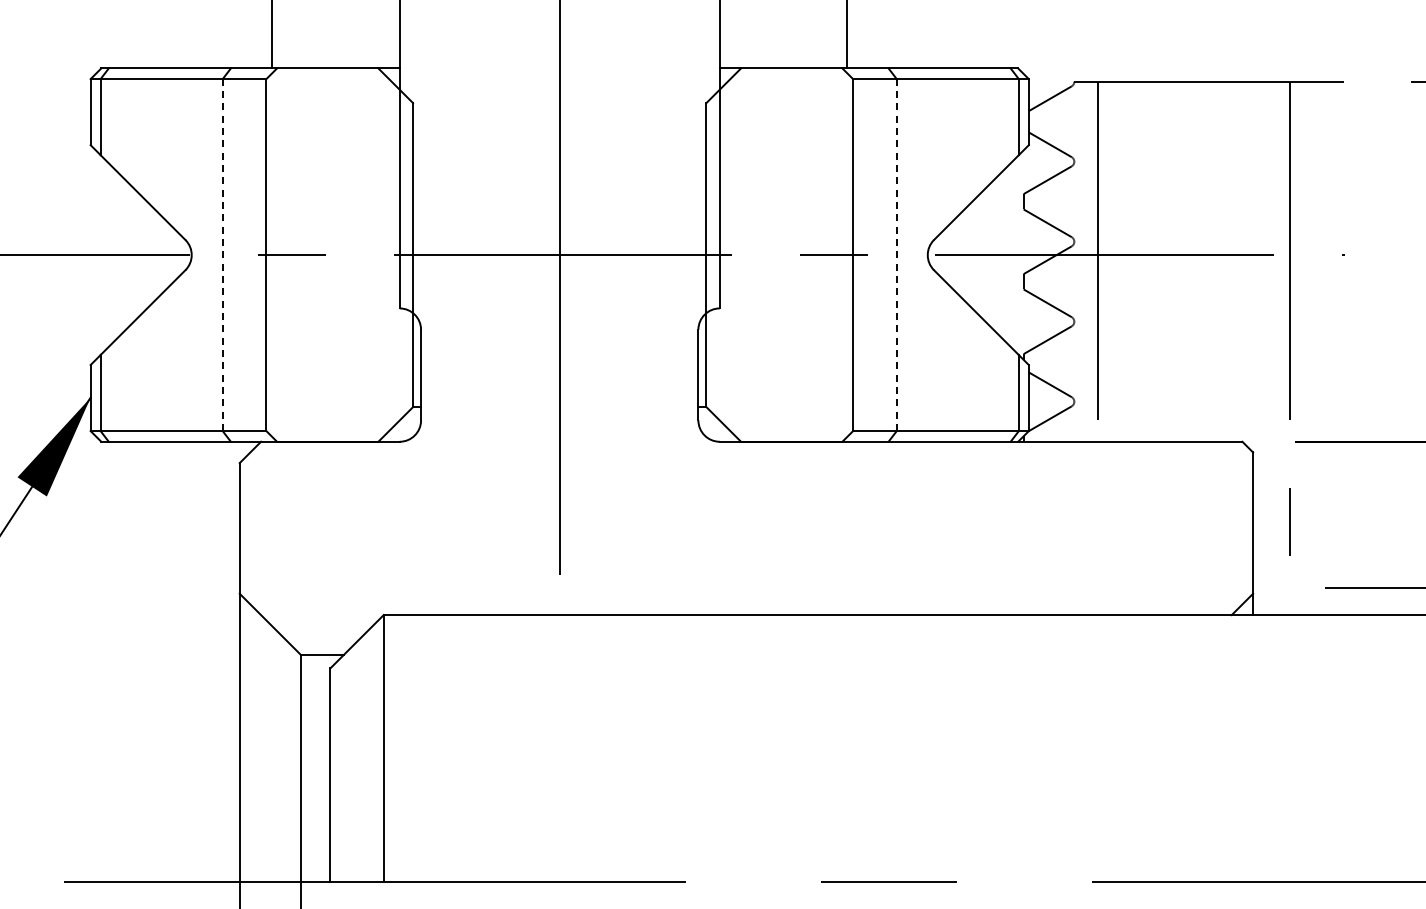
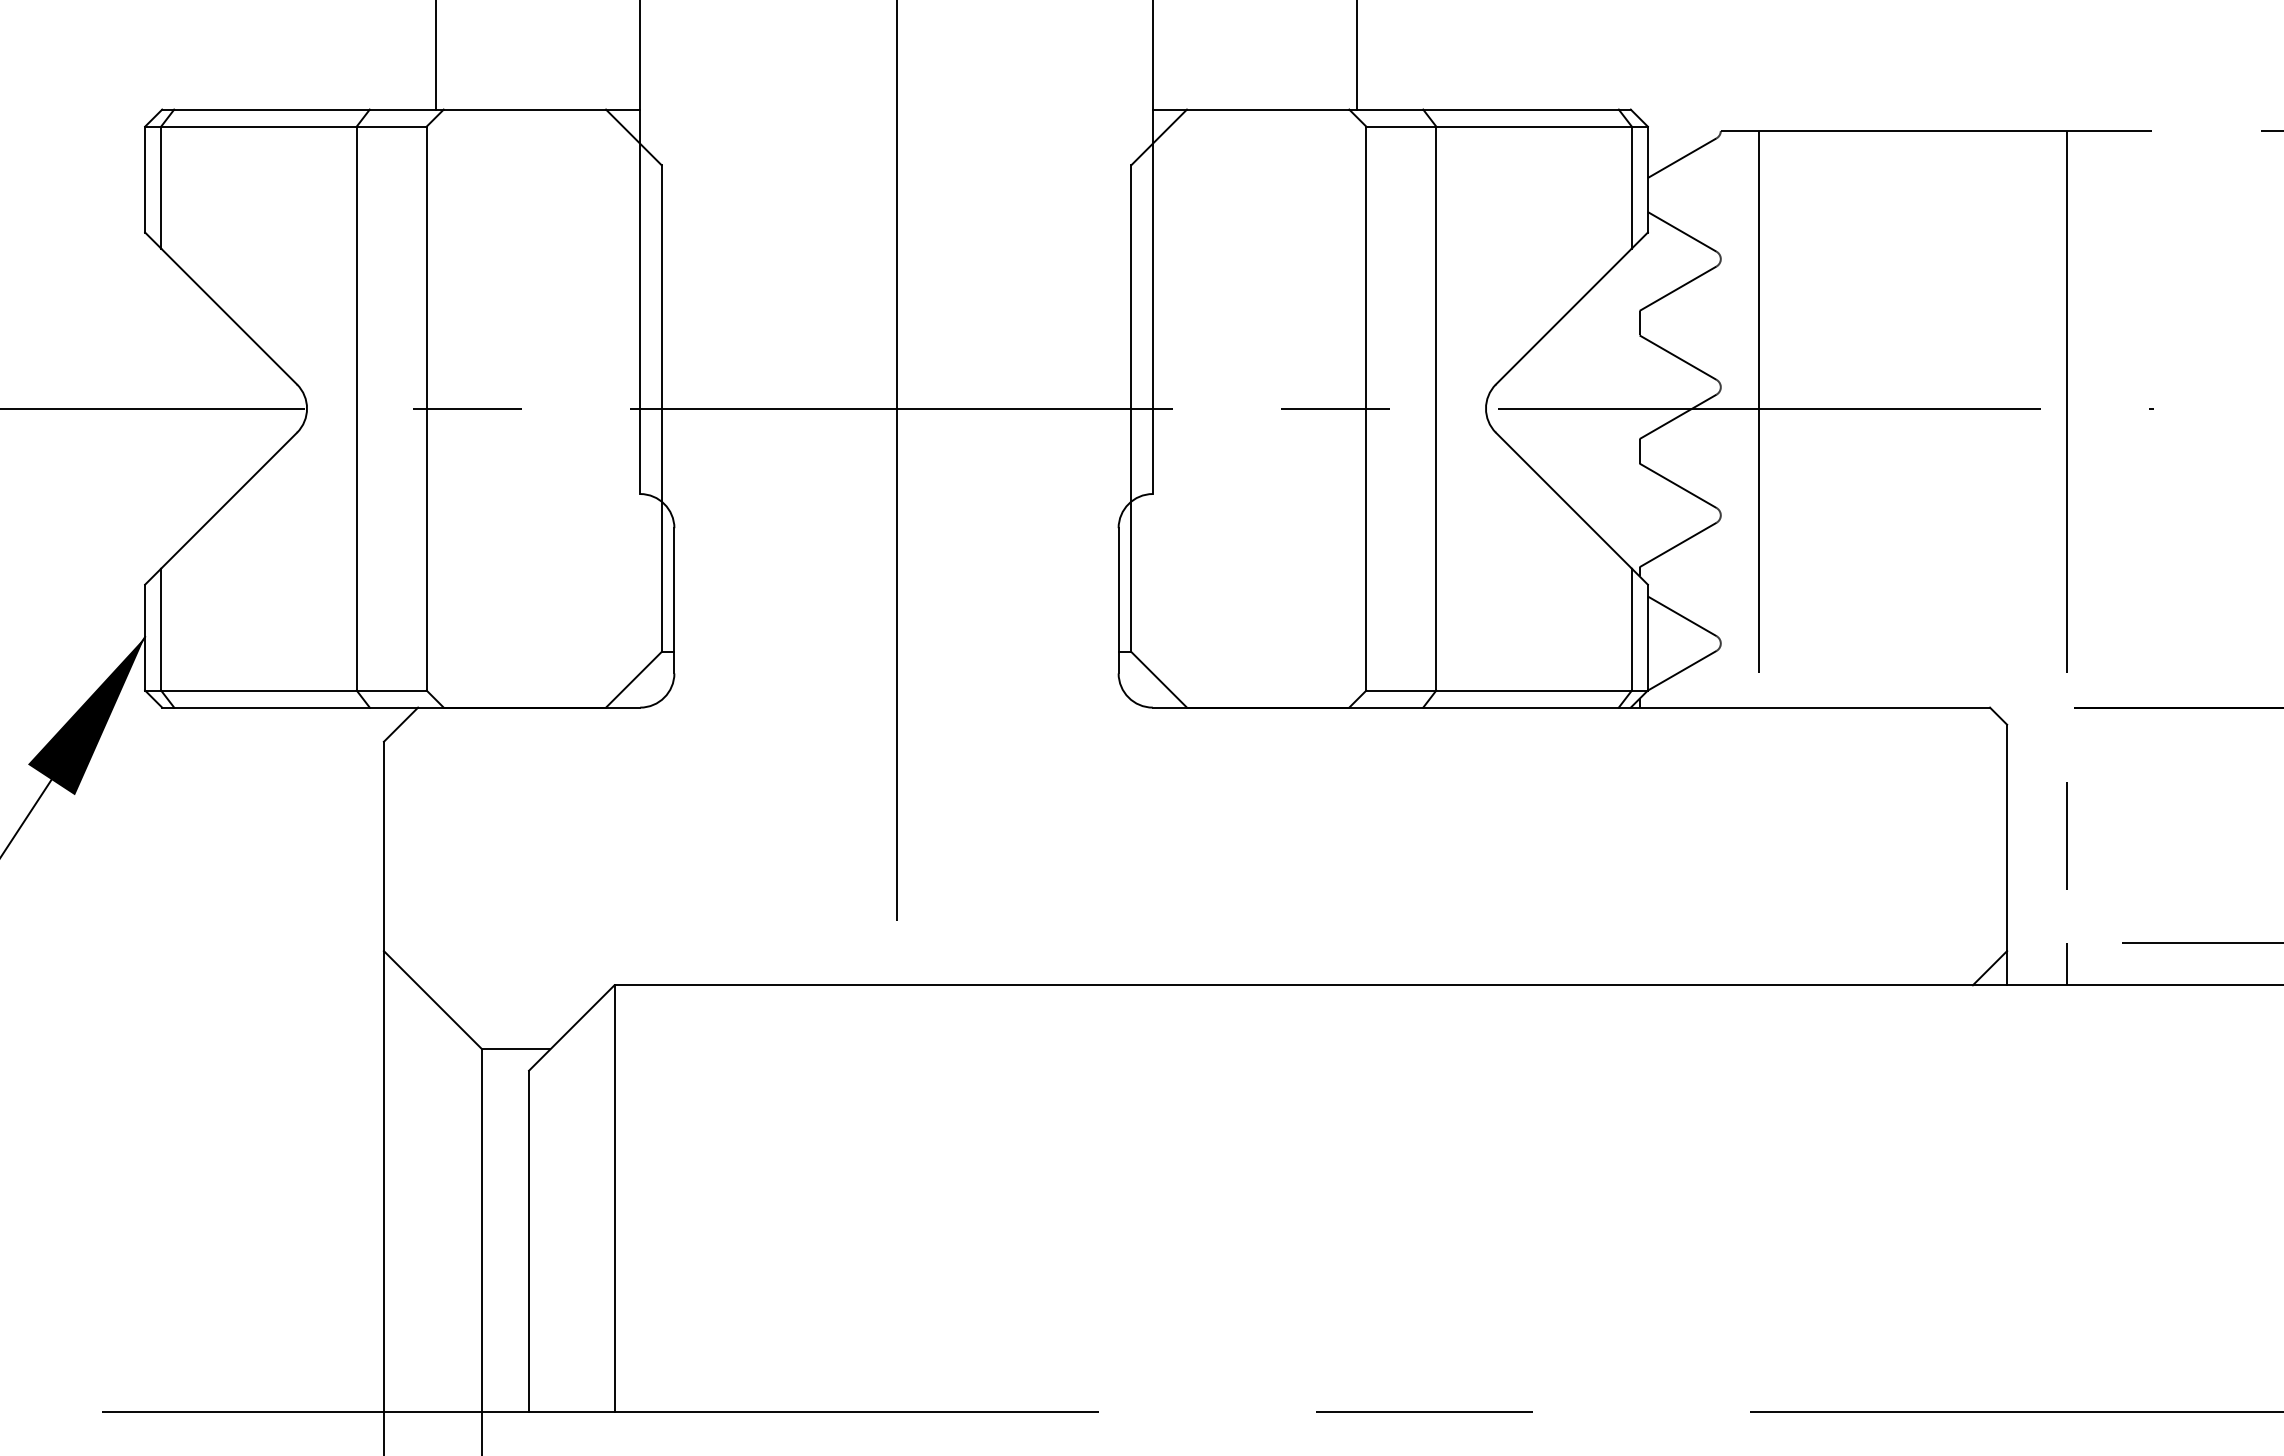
line: (222, 254) -> (356, 407), dashed -> solid
line: (896, 254) -> (1435, 407), dashed -> solid
line: (1290, 601) -> (2067, 963), added

